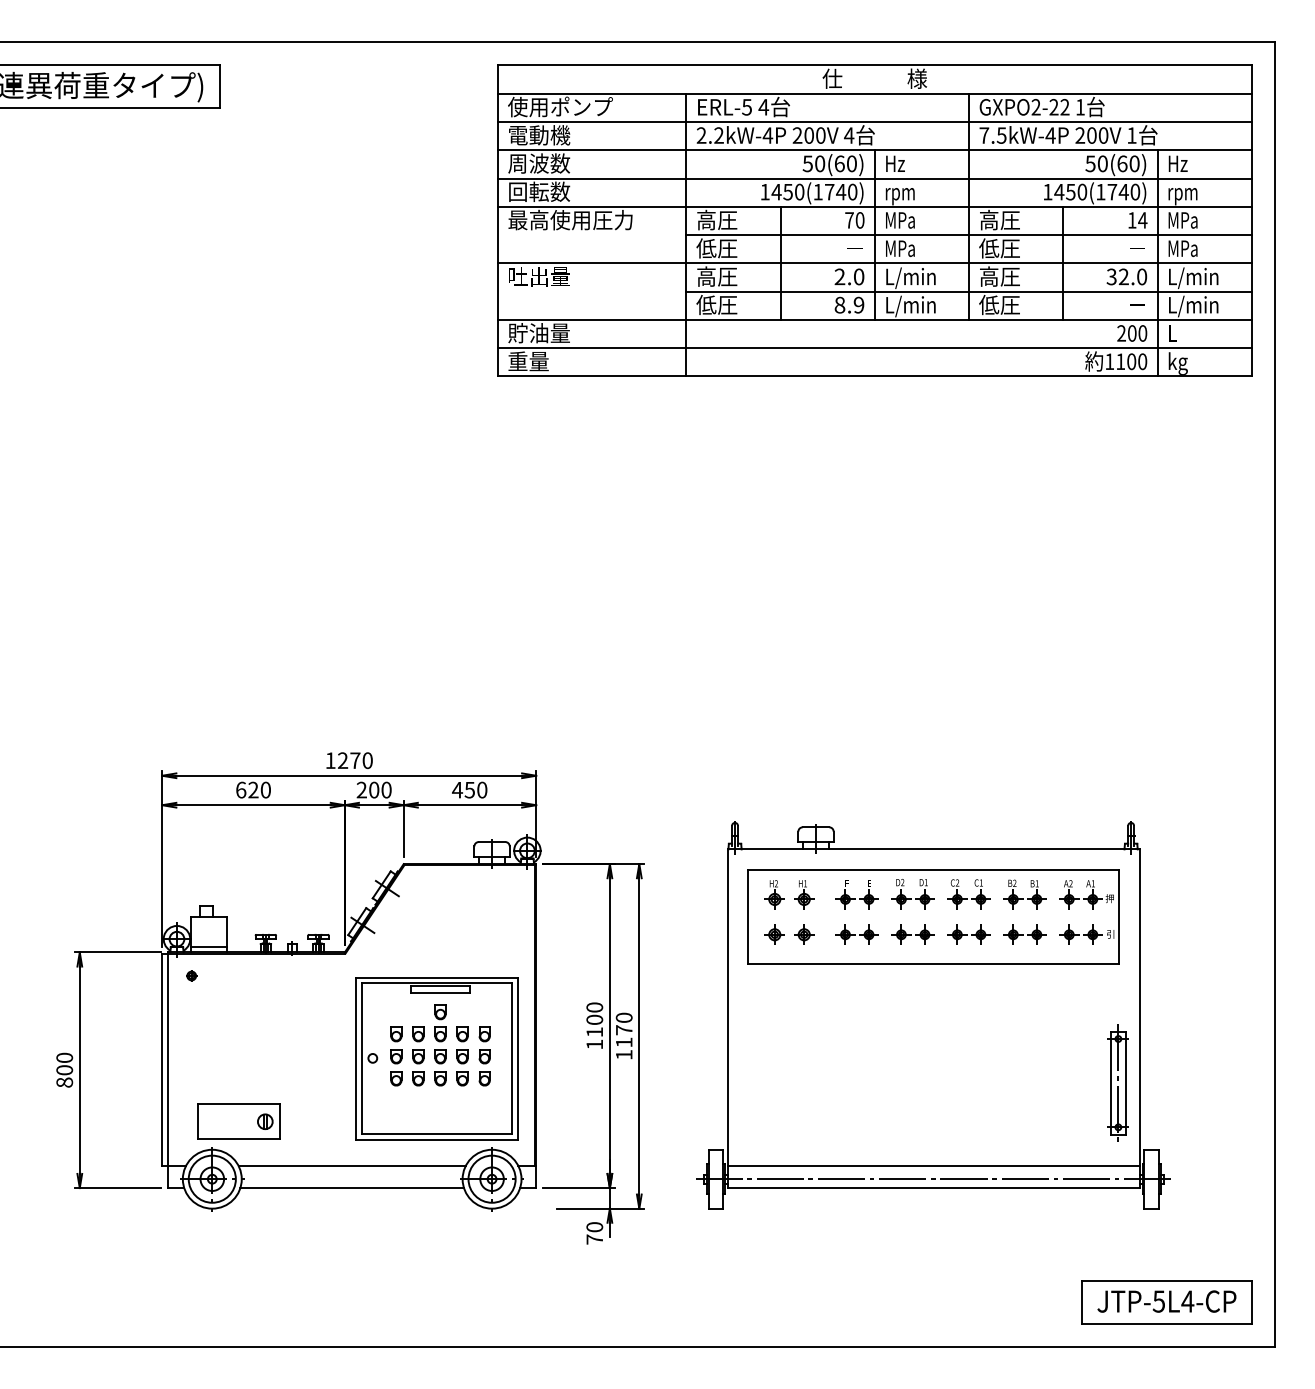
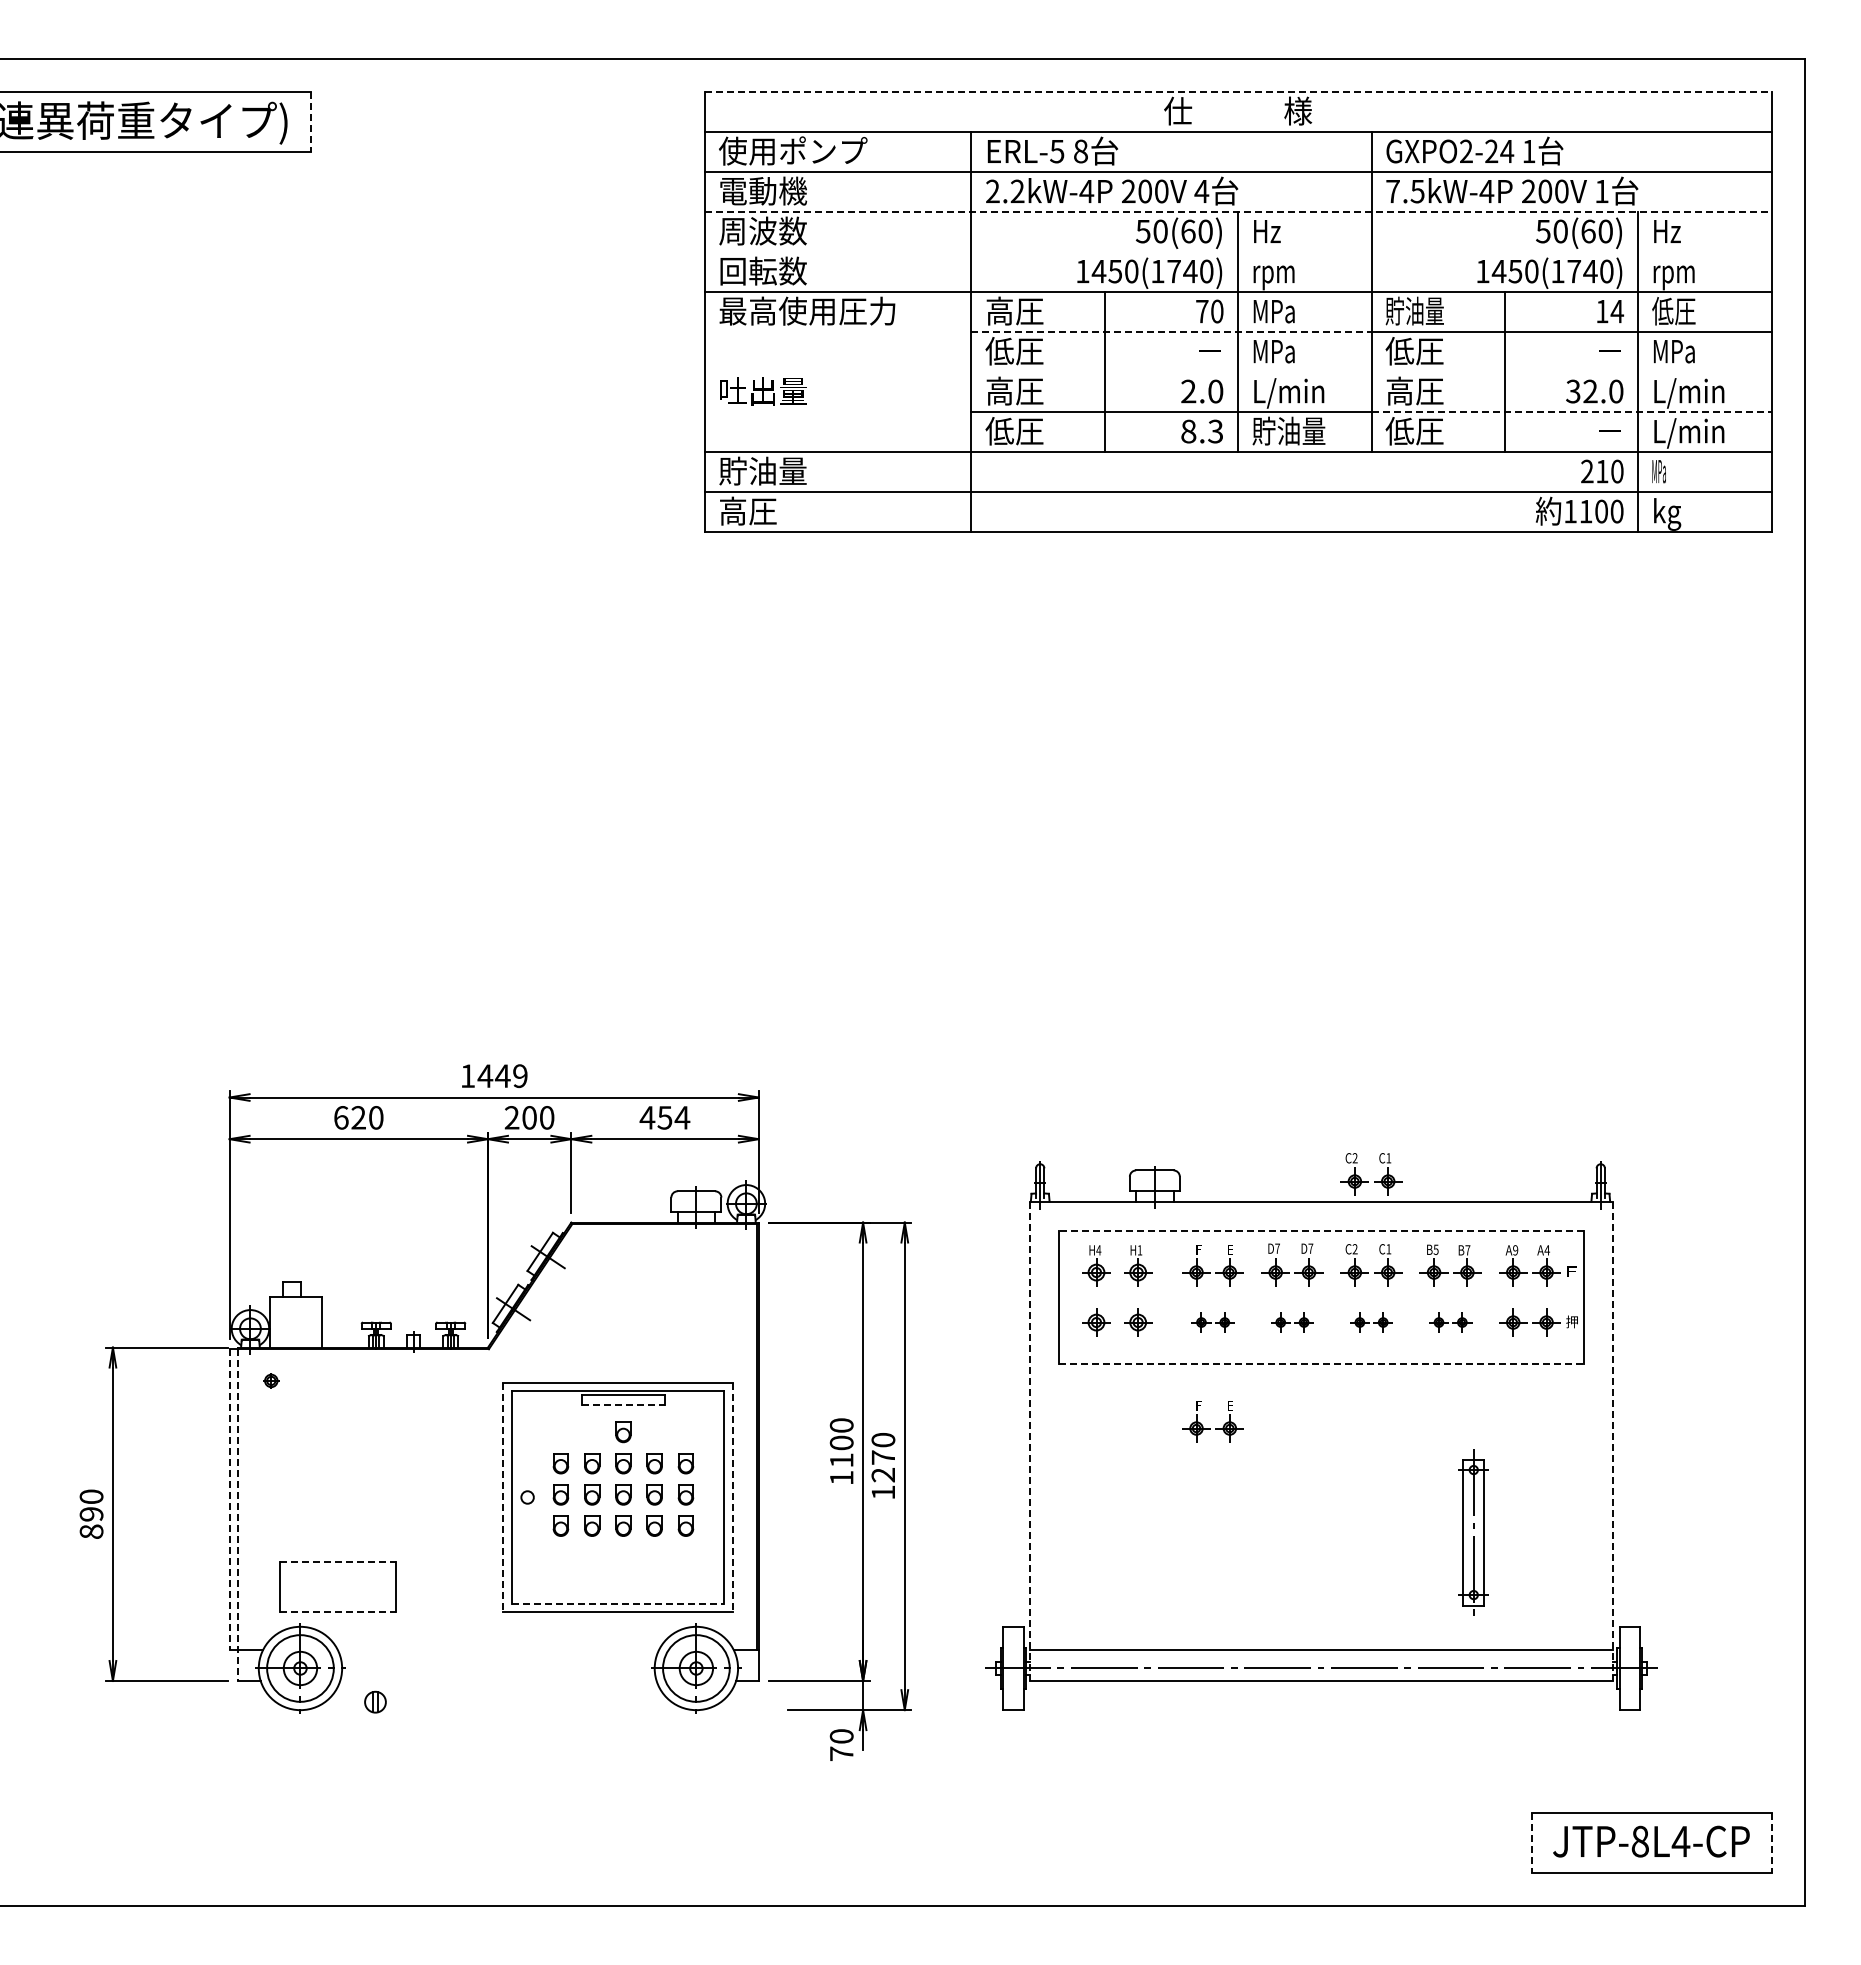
line: (875, 65) -> (1238, 92), solid -> dashed
line: (220, 86) -> (311, 122), solid -> dashed
text: (1065, 106) -> (1507, 150), GXPO2-22 -> GXPO2-24
text: (763, 107) -> (1080, 151), 4 -> 8
line: (875, 150) -> (1238, 212), solid -> dashed
line: (874, 178) -> (1237, 252), removed
text: (999, 219) -> (1414, 310), 高圧 -> 貯油量
text: (1182, 220) -> (1673, 311), MPa -> 低圧
line: (828, 235) -> (1172, 332), solid -> dashed
line: (874, 263) -> (1237, 372), removed
line: (1111, 291) -> (1572, 412), solid -> dashed
text: (858, 305) -> (1215, 431), 8.9 -> 8.3
text: (910, 305) -> (1288, 432), L/min -> 貯油量
text: (1132, 333) -> (1602, 471), 200 -> 210
text: (1171, 333) -> (1658, 471), L -> MPa
text: (528, 360) -> (747, 510), 重量 -> 高圧
text: (355, 760) -> (502, 1076), 1270 -> 1449
text: (482, 789) -> (682, 1117), 450 -> 454
part: (966, 835) -> (1368, 1181), added
line: (933, 869) -> (1321, 1230), solid -> dashed
text: (902, 882) -> (1277, 1248), D2 -> D7
text: (926, 882) -> (1310, 1248), D1 -> D7
text: (776, 883) -> (1098, 1250), H2 -> H4
text: (1014, 883) -> (1435, 1249), B2 -> B5
text: (1036, 883) -> (1467, 1250), B1 -> B7
text: (1070, 883) -> (1515, 1250), A2 -> A9
text: (1093, 883) -> (1547, 1250), A1 -> A4
text: (1109, 898) -> (1570, 1271), 押 -> F
part: (856, 934) -> (1212, 1322), size x0.7
part: (913, 934) -> (1292, 1322), size x0.7
part: (969, 934) -> (1371, 1322), size x0.7
part: (1024, 934) -> (1450, 1322), size x0.7
text: (1110, 934) -> (1571, 1321), 引 -> 押
line: (208, 946) -> (295, 1339), removed
line: (933, 964) -> (1321, 1364), solid -> dashed
line: (440, 993) -> (623, 1405), solid -> dashed
part: (855, 1009) -> (1210, 1428), added
line: (727, 1018) -> (1029, 1441), solid -> dashed
line: (1140, 1018) -> (1613, 1441), solid -> dashed
text: (623, 1042) -> (882, 1475), 1170 -> 1270
line: (355, 1058) -> (503, 1497), solid -> dashed
line: (517, 1058) -> (732, 1497), solid -> dashed
line: (162, 1059) -> (229, 1499), solid -> dashed
text: (64, 1070) -> (91, 1514), 800 -> 890
line: (167, 1071) -> (237, 1515), solid -> dashed
part: (1118, 1083) -> (1473, 1532), moved
line: (239, 1104) -> (338, 1562), solid -> dashed
part: (265, 1121) -> (375, 1701), moved
line: (437, 1133) -> (618, 1603), solid -> dashed
line: (239, 1139) -> (338, 1612), solid -> dashed
line: (352, 1165) -> (498, 1649), removed
line: (352, 1187) -> (498, 1680), removed
text: (1158, 1301) -> (1639, 1841), JTP-5L4-CP -> JTP-8L4-CP
line: (1082, 1302) -> (1531, 1843), solid -> dashed
line: (1251, 1302) -> (1771, 1843), solid -> dashed

